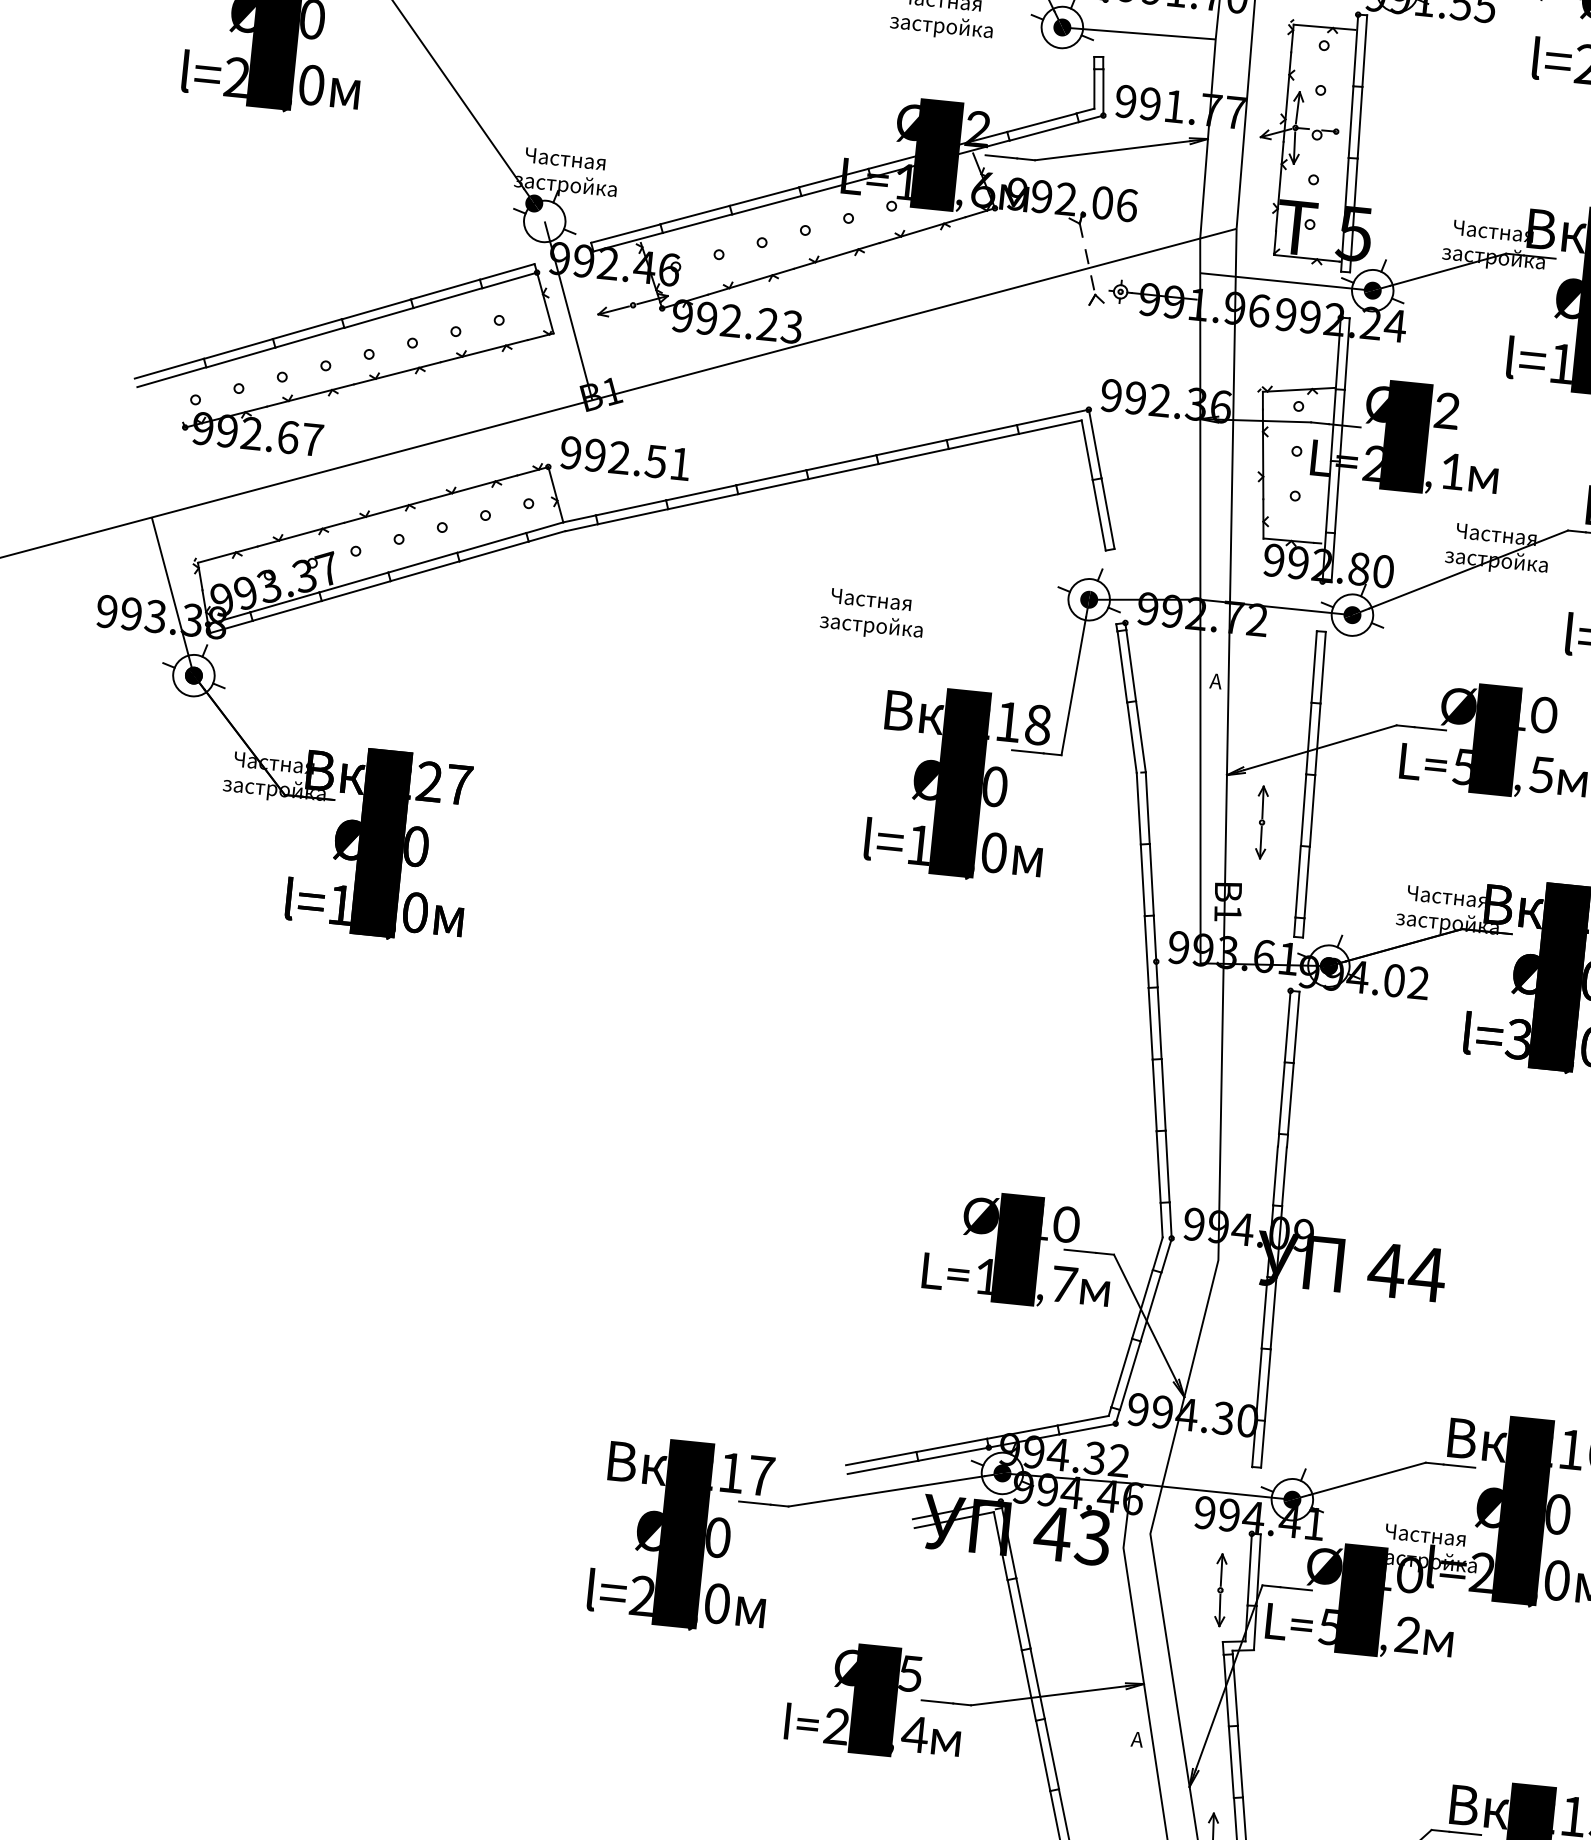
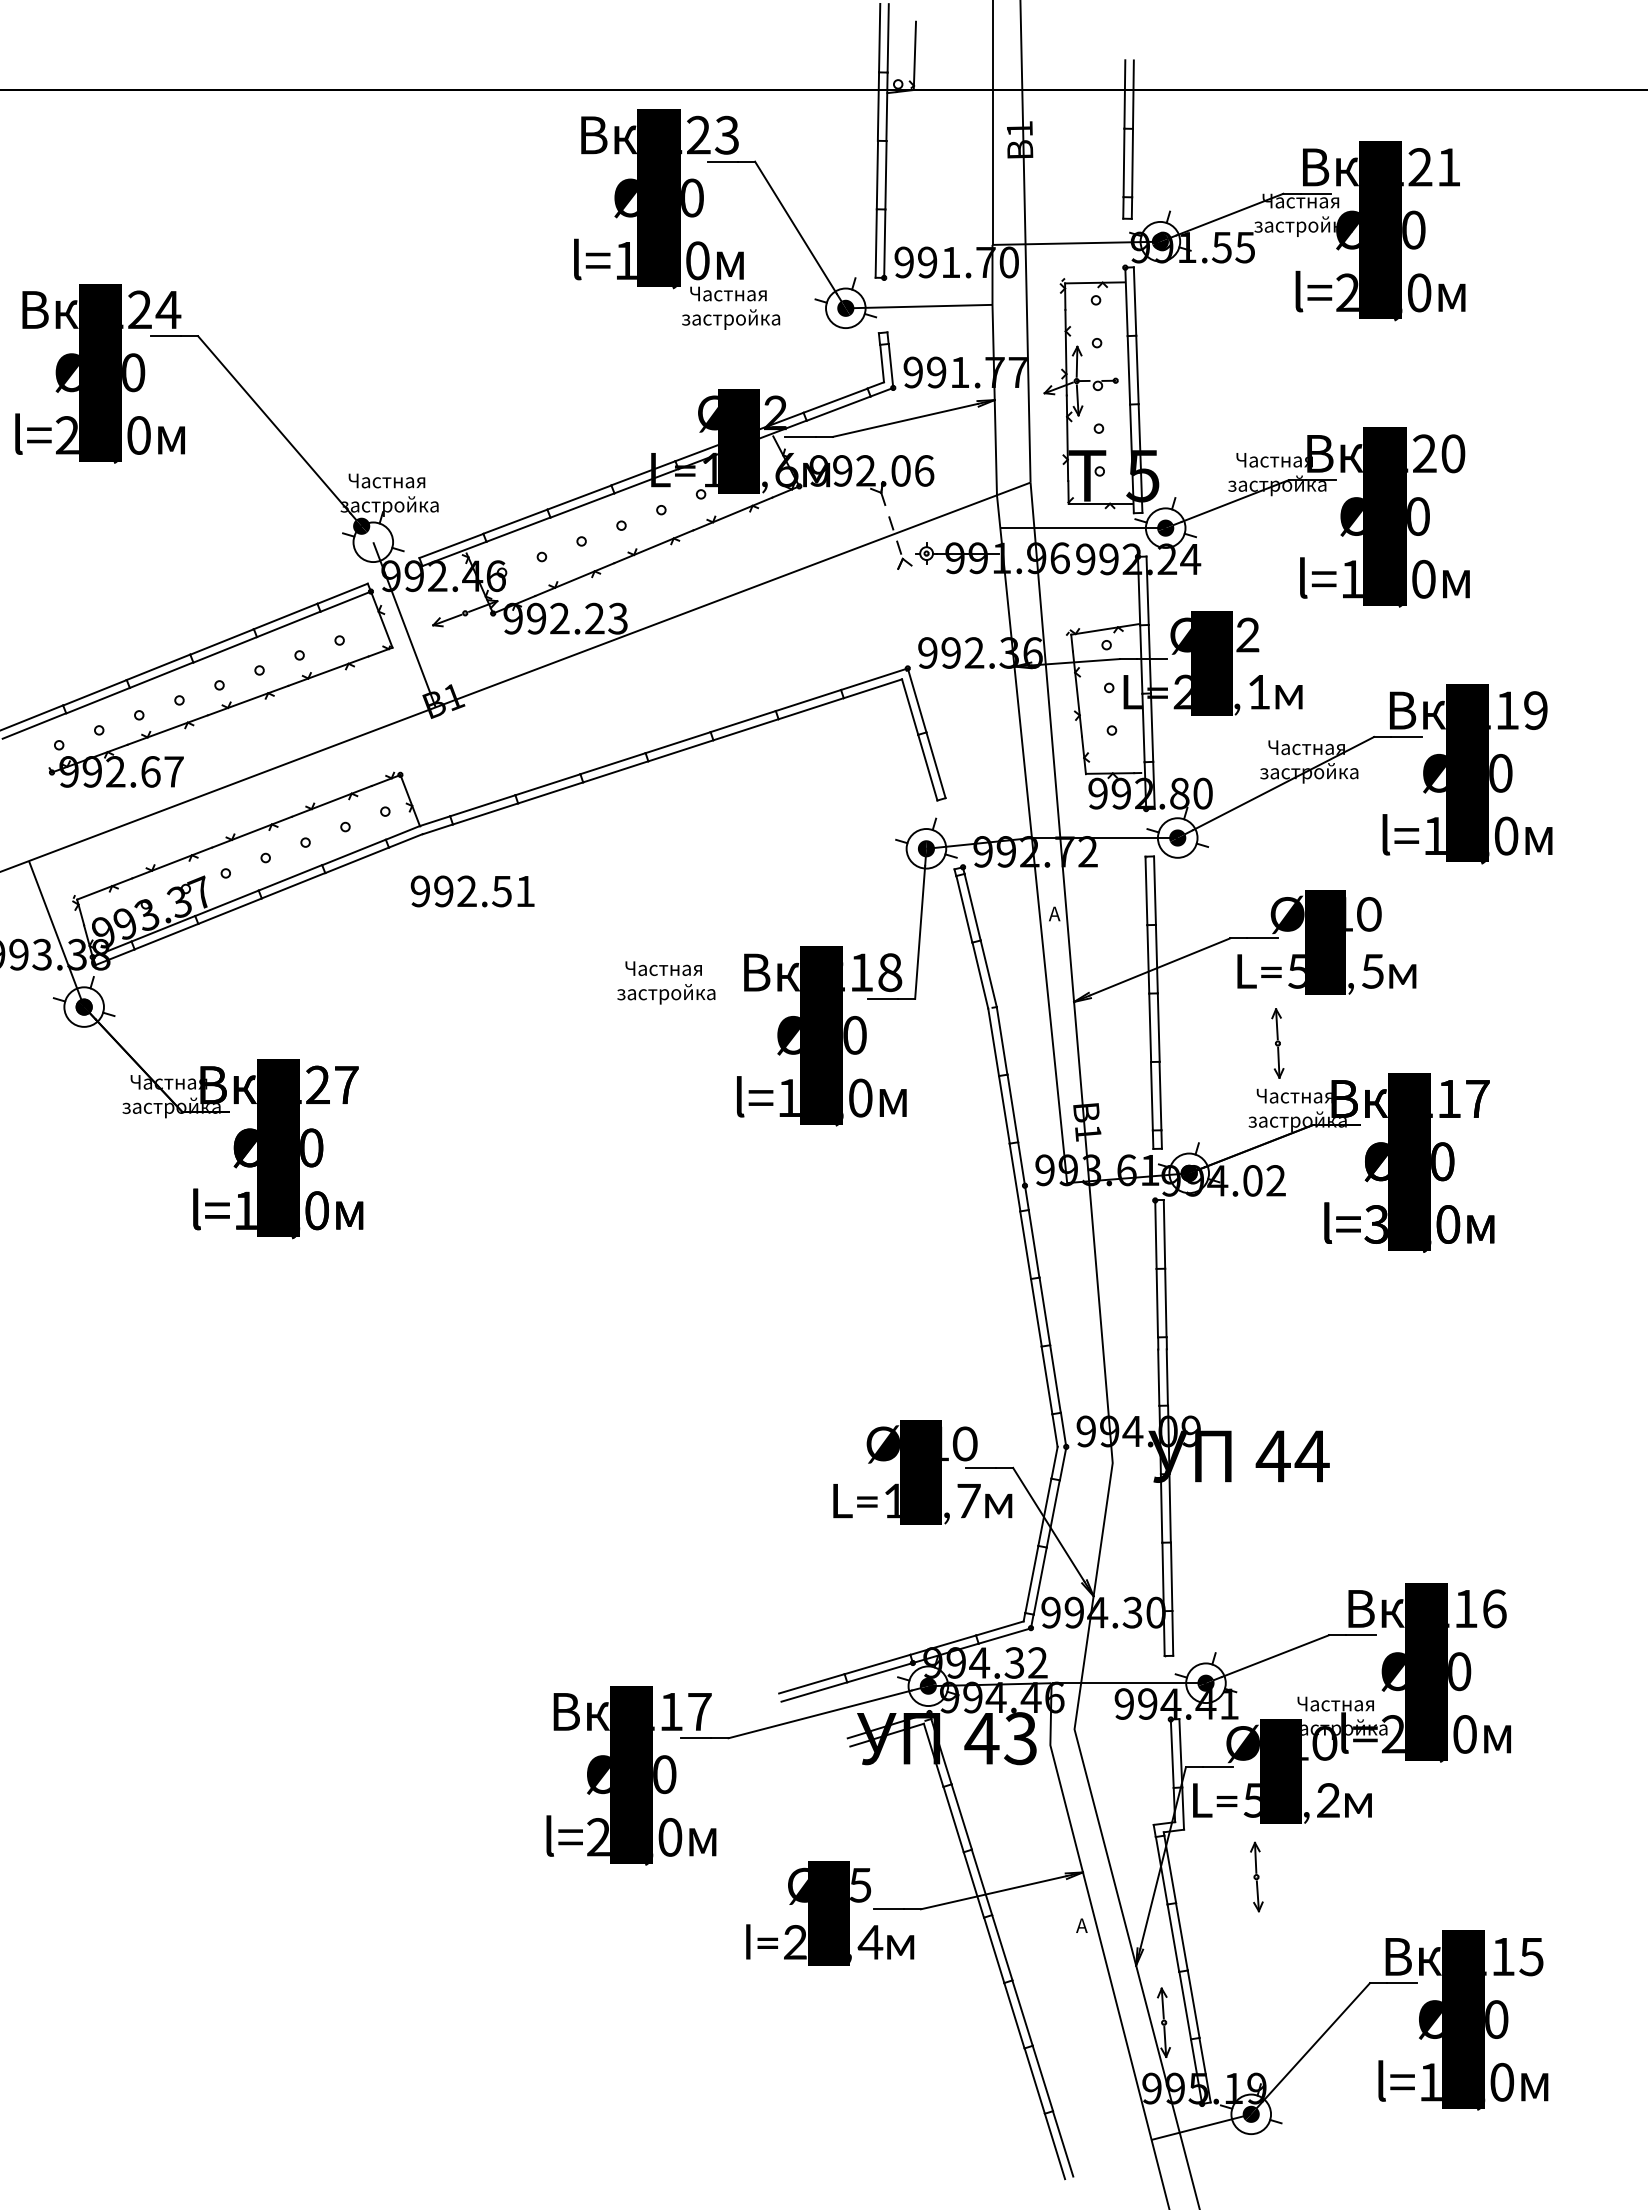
text: (625, 458) -> (472, 891), moved
text: (872, 614) -> (666, 982), moved
part: (1261, 822) -> (1277, 1043), moved
part: (1220, 1589) -> (1256, 1876), moved

